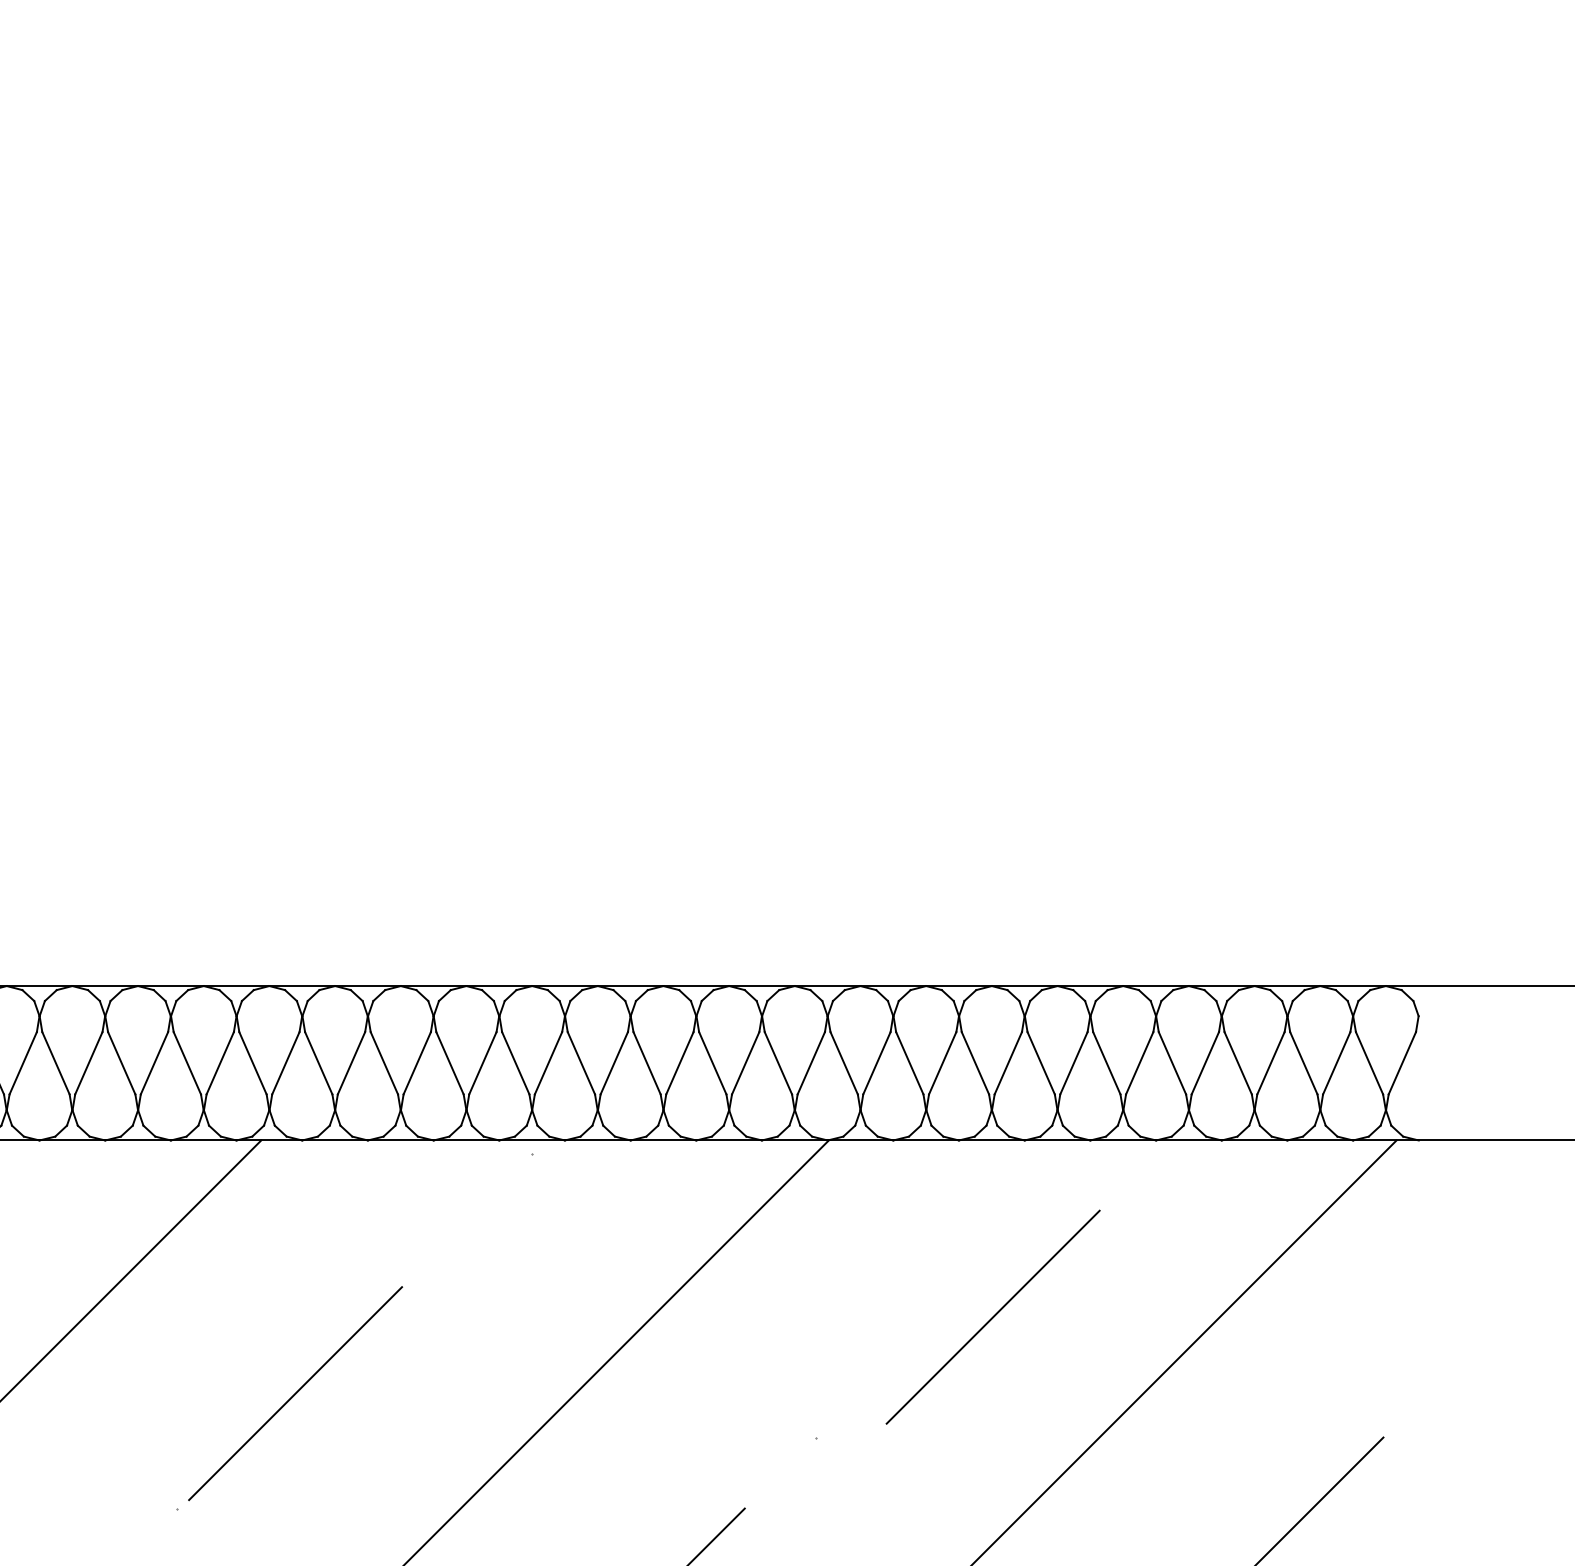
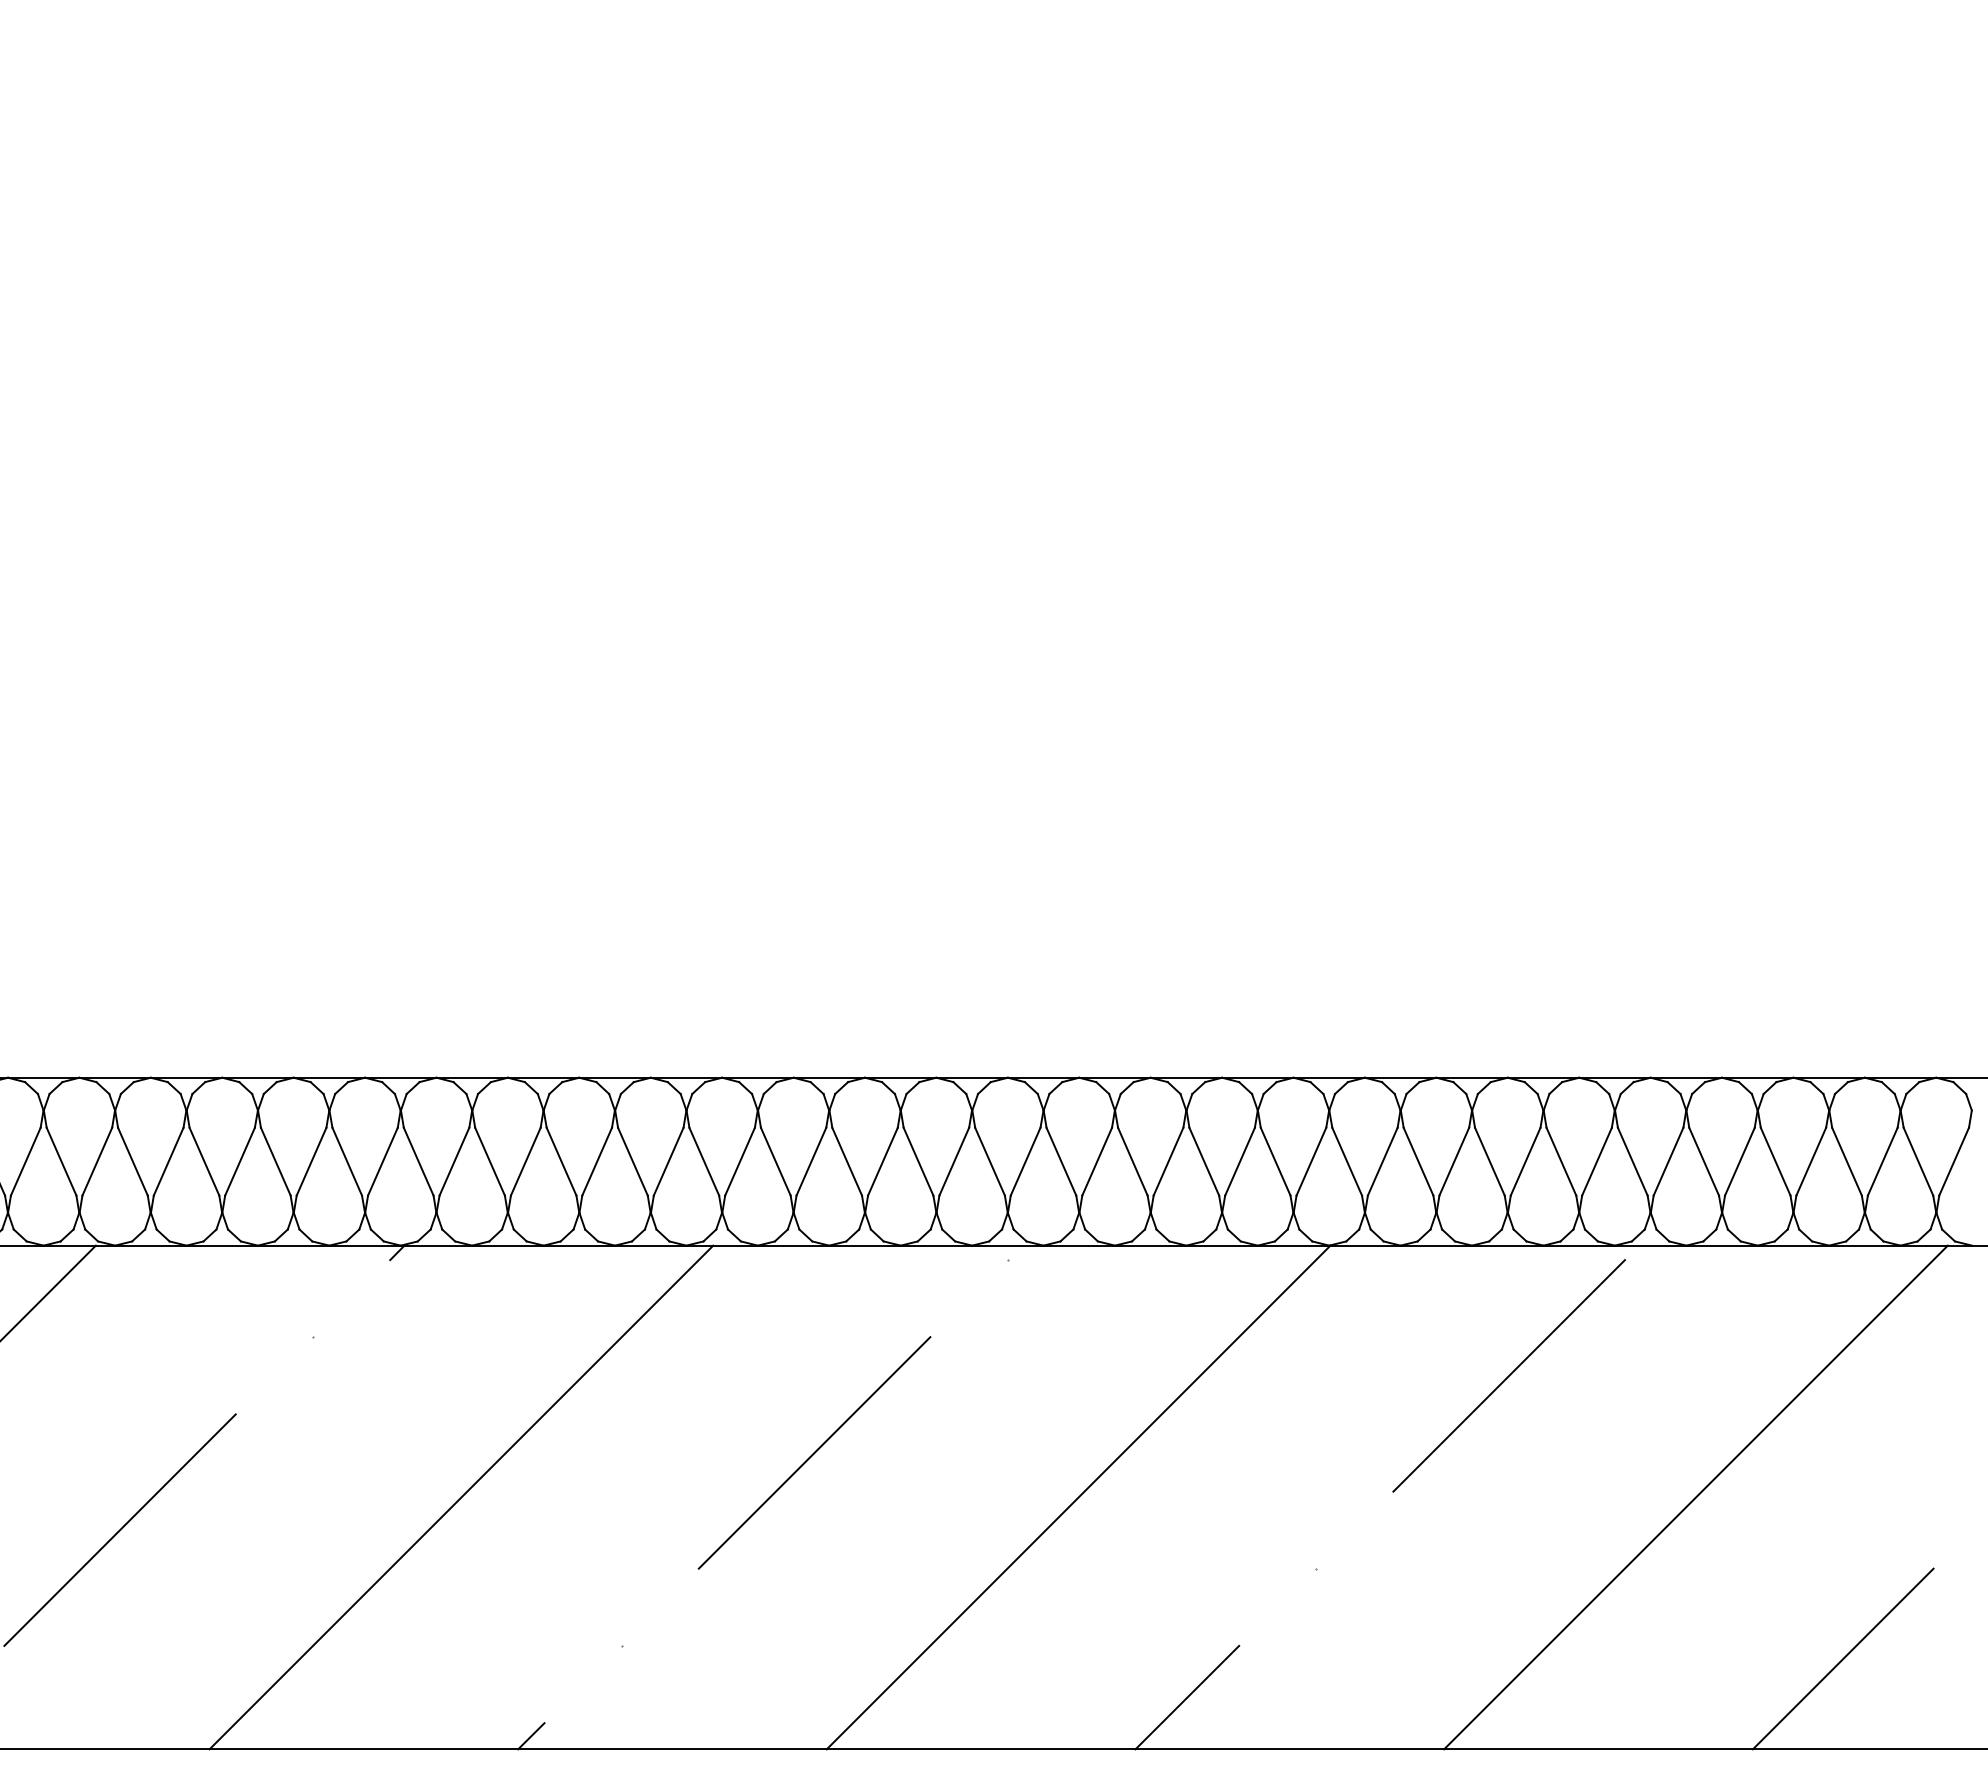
line: (992, 1316) -> (1508, 1375), moved
line: (295, 1393) -> (814, 1452), moved

